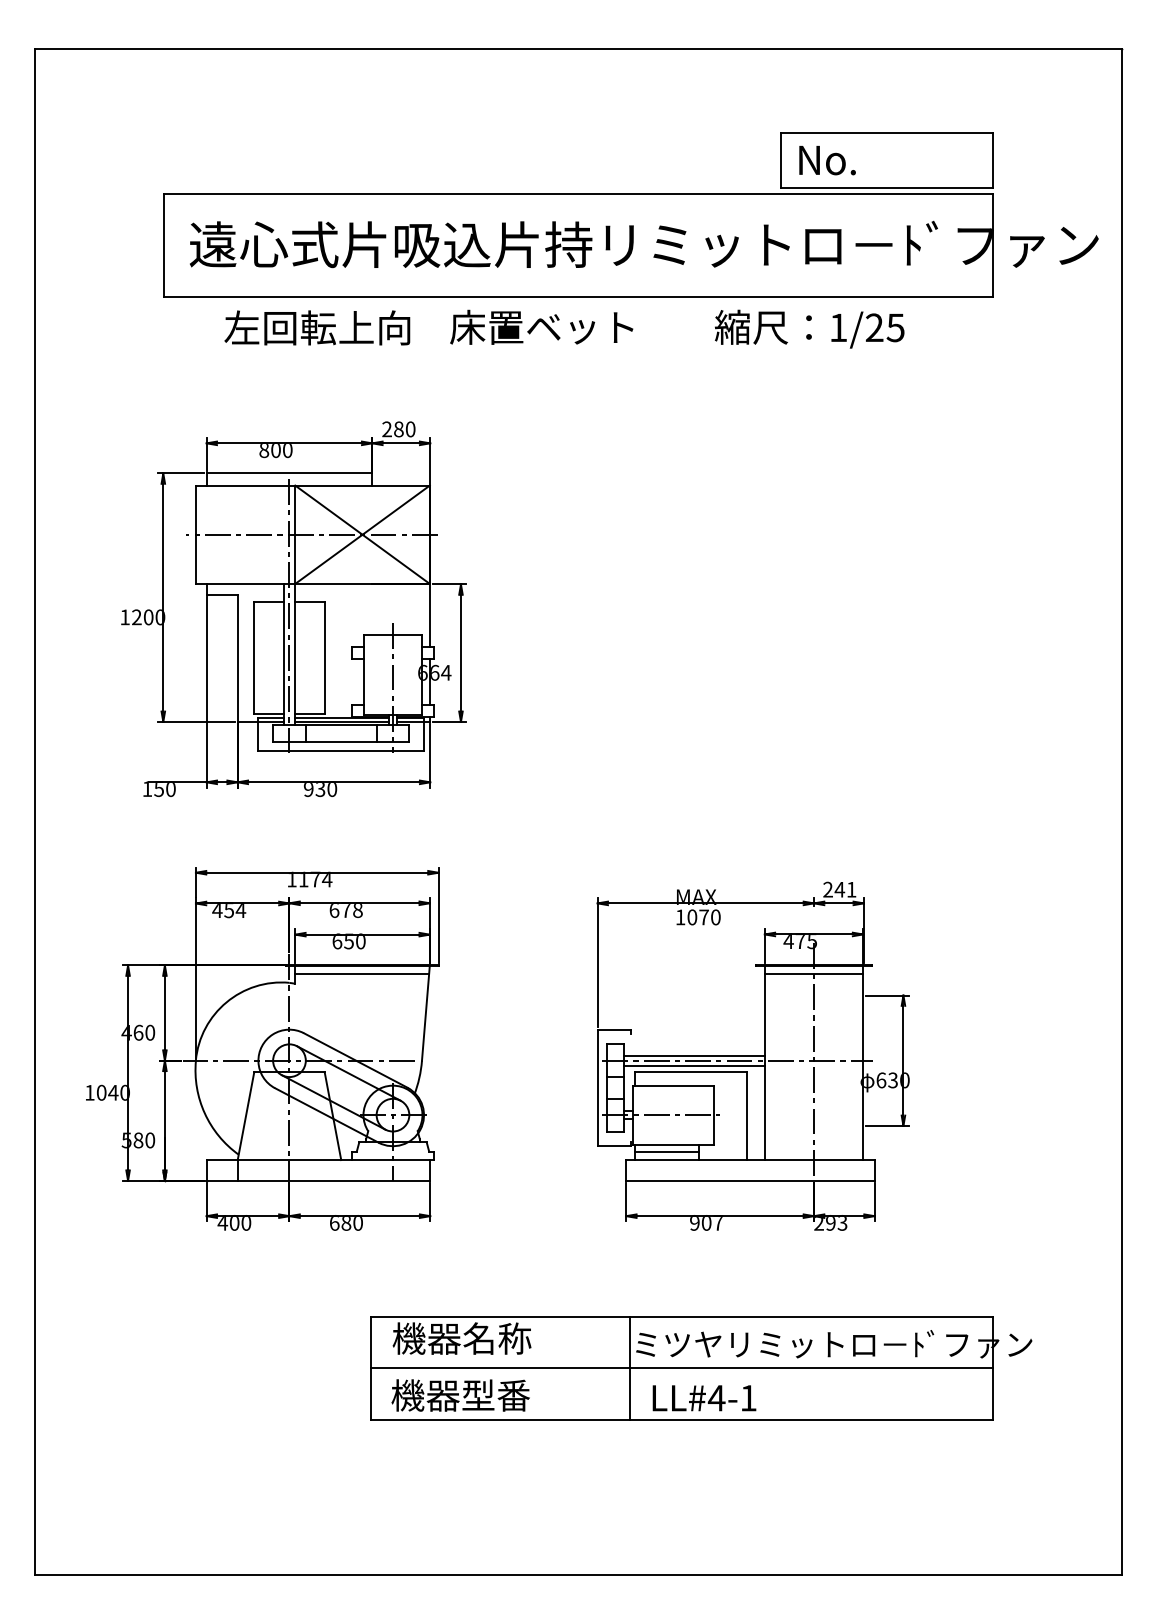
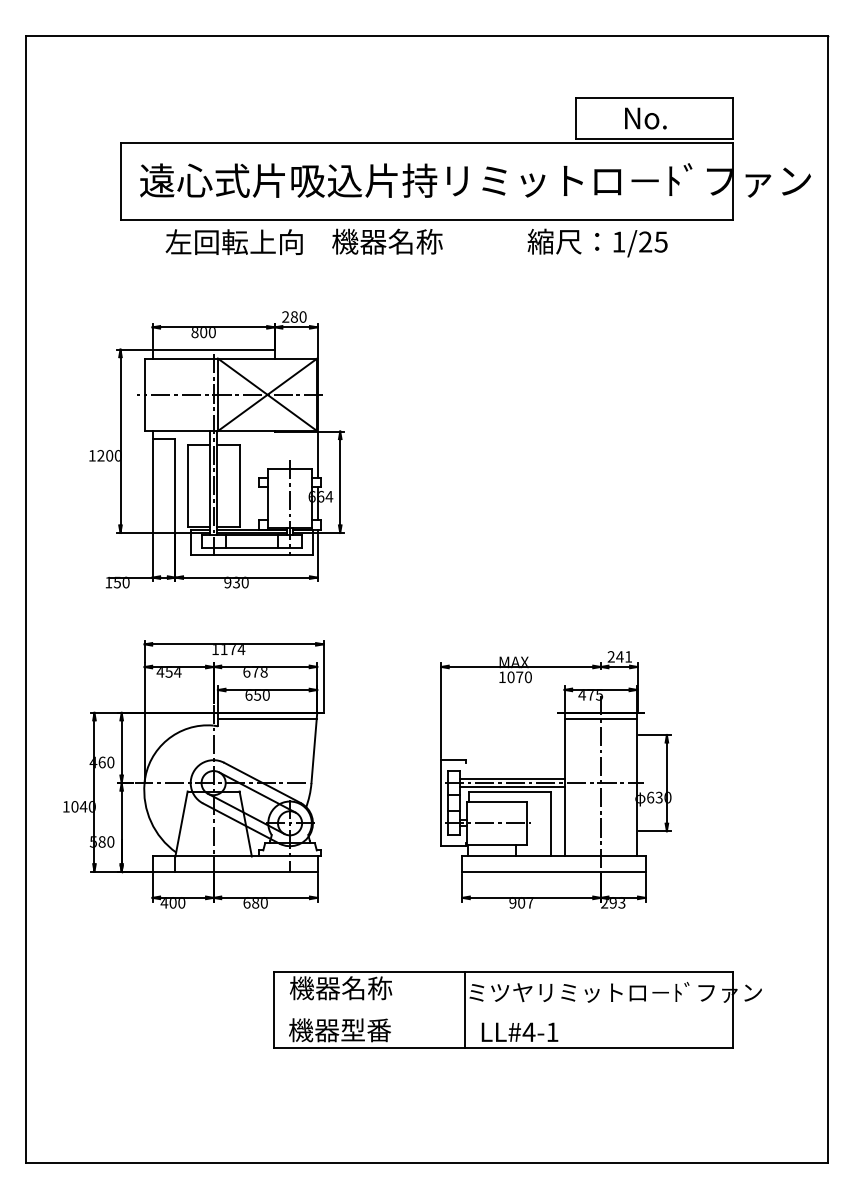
text: (827, 160) -> (645, 118), moved
text: (541, 327) -> (399, 241), 床置ベット -> 機器名称
line: (665, 1152) -> (491, 850), removed
line: (682, 1368) -> (503, 1010), removed

